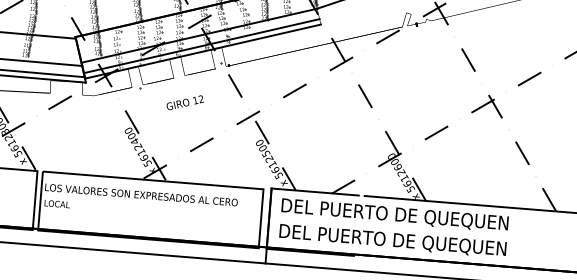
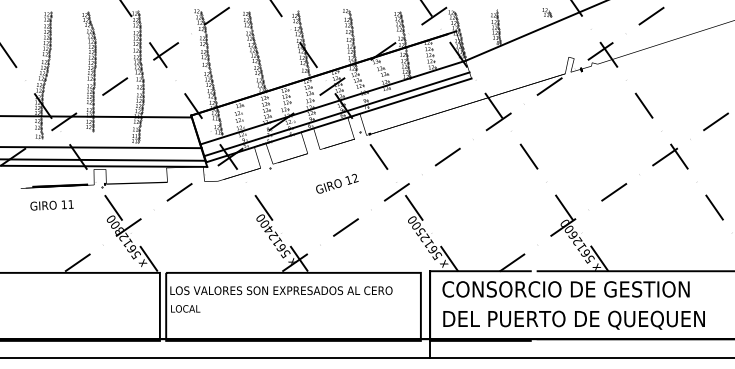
text: (185, 102) -> (337, 183), moved
text: (394, 215) -> (573, 290), DEL PUERTO DE QUEQUEN -> CONSORCIO DE GESTION

